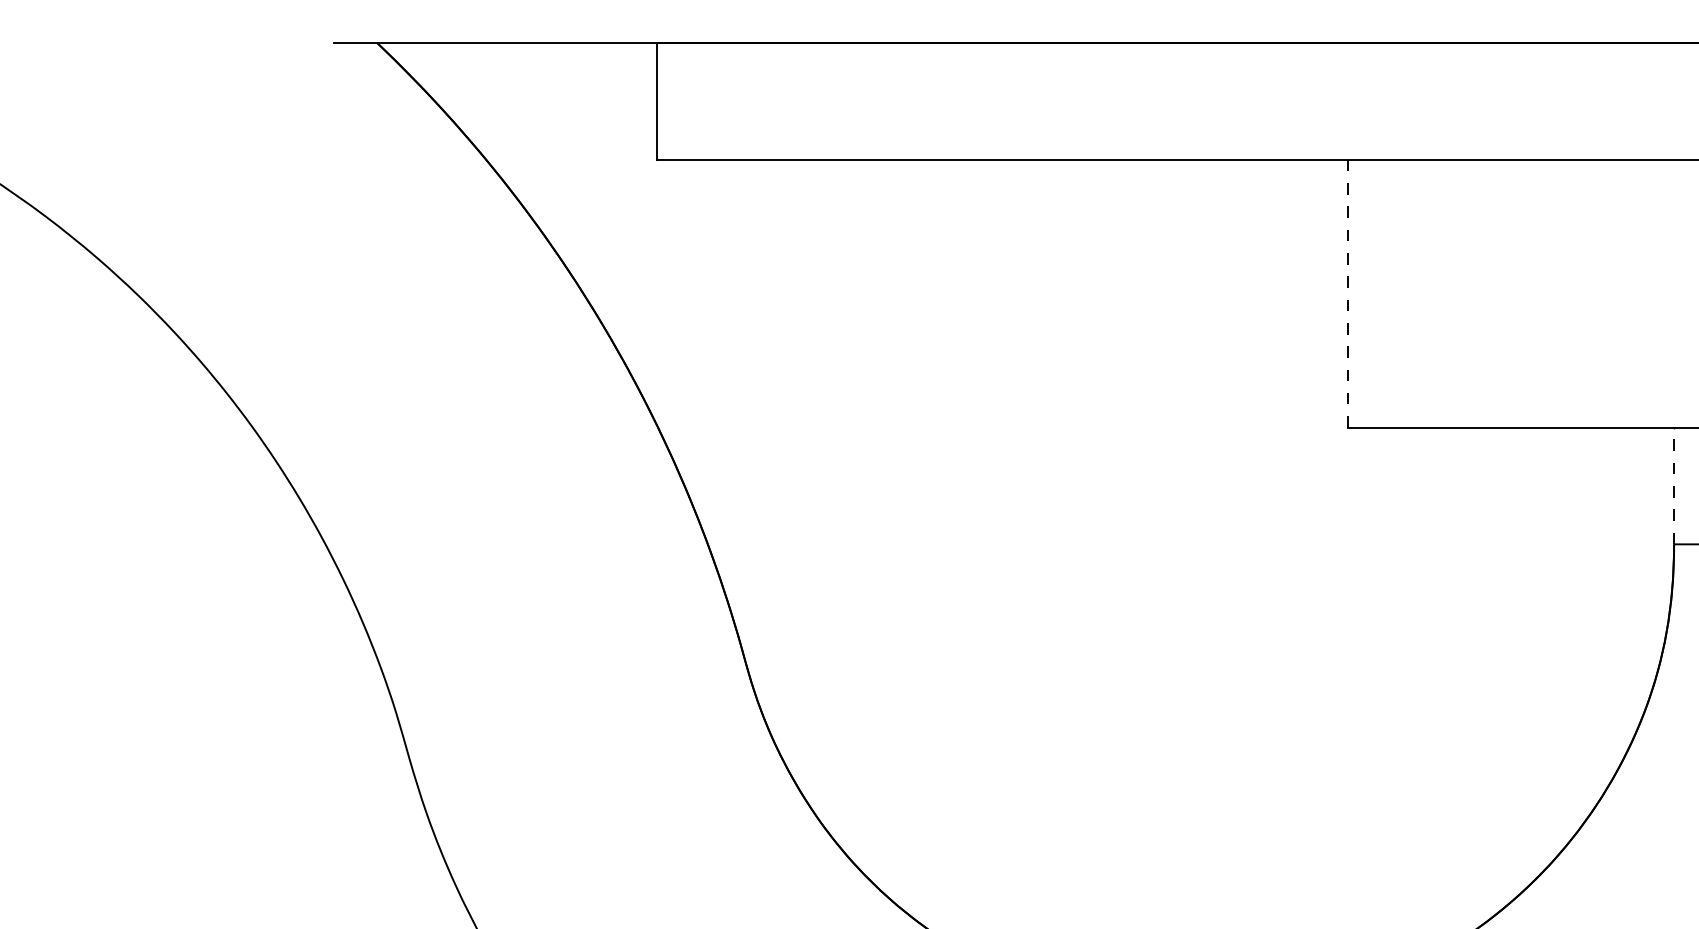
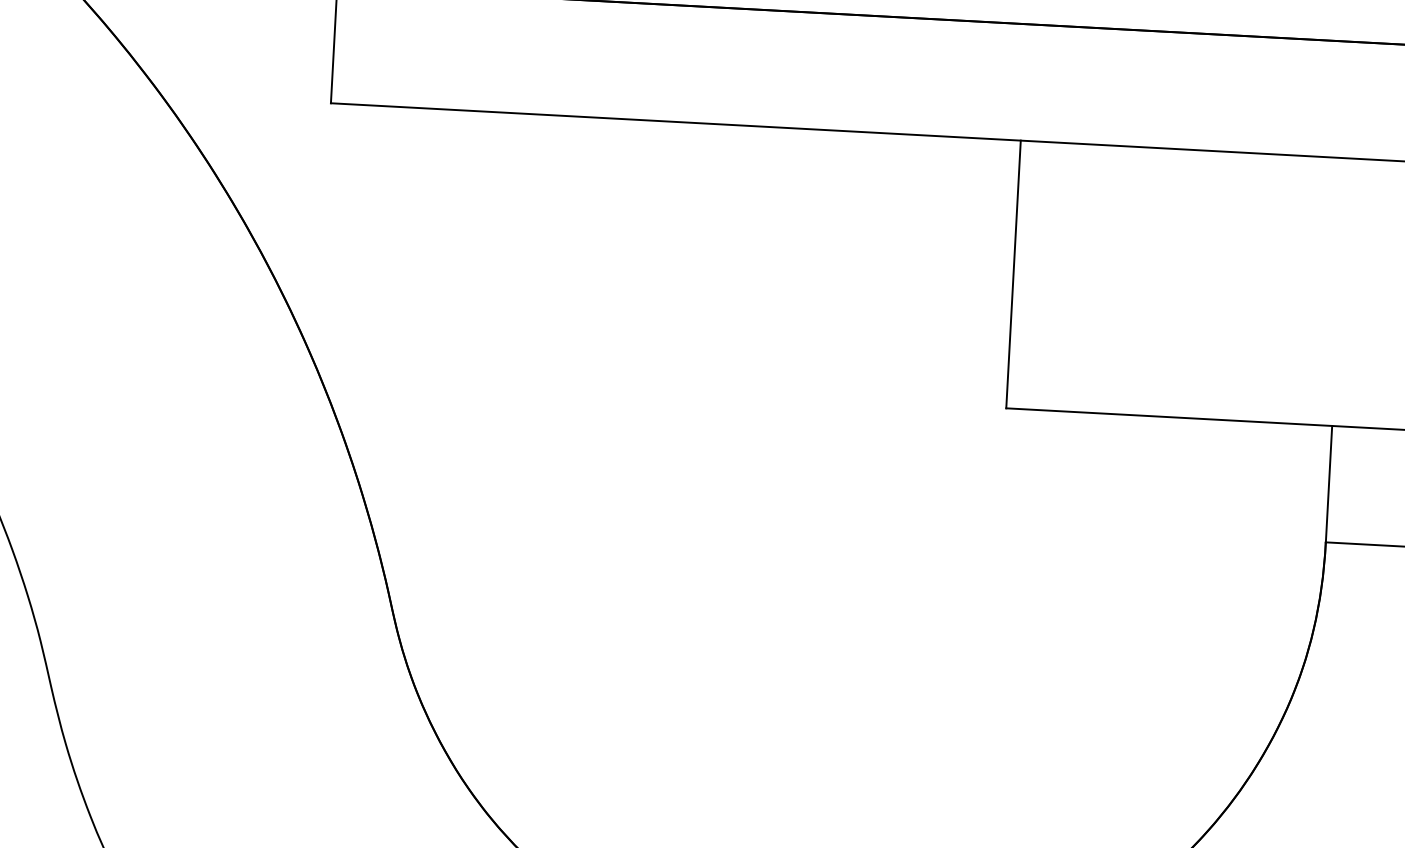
line: (1347, 294) -> (1013, 275), dashed -> solid
line: (1674, 485) -> (1329, 483), dashed -> solid

